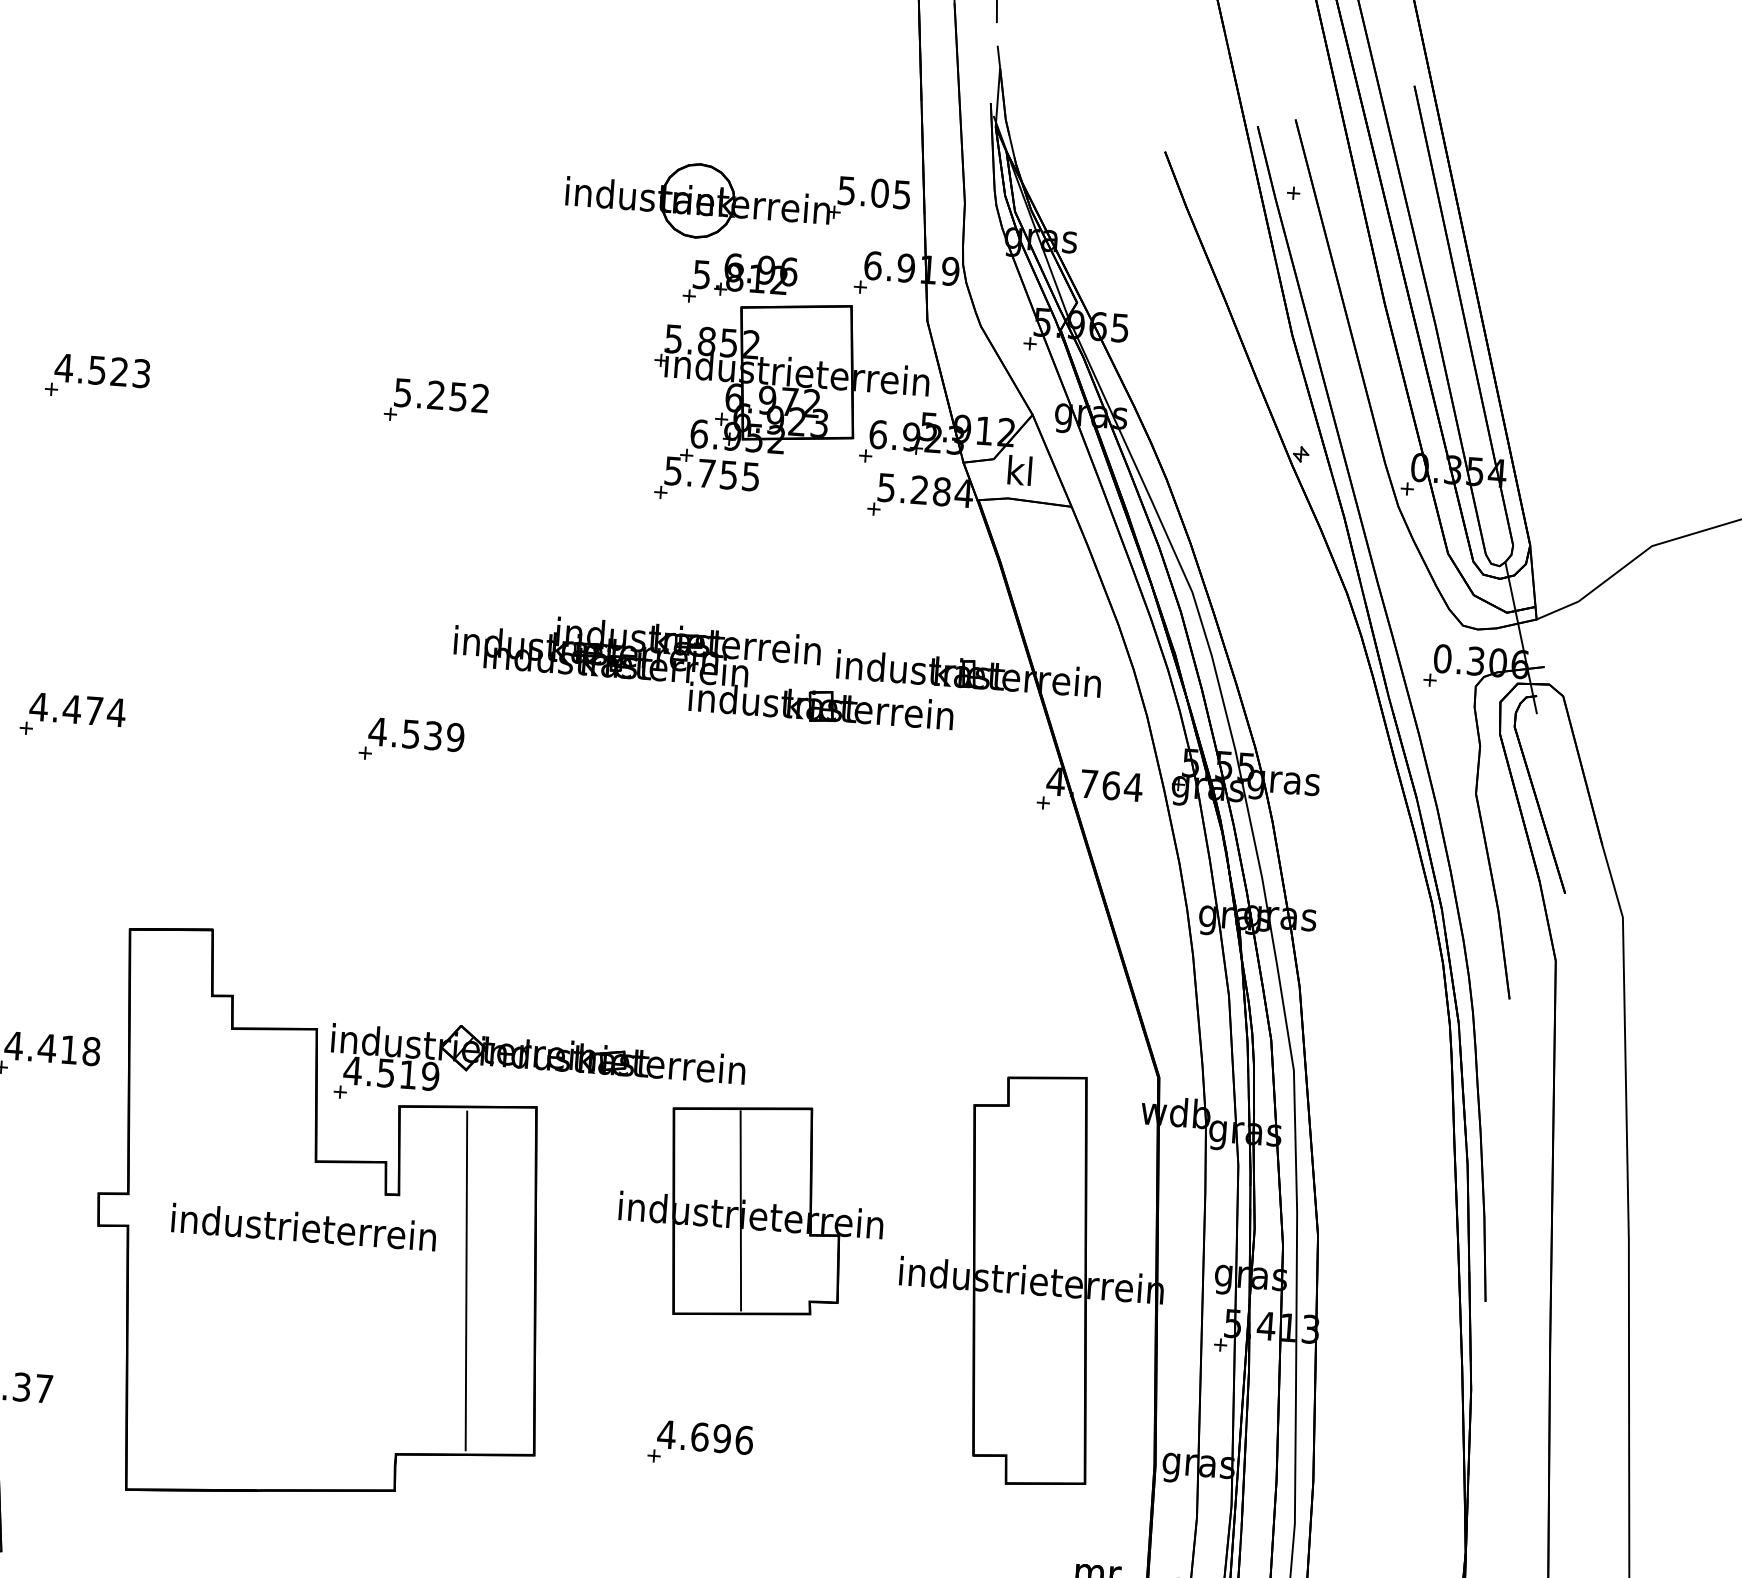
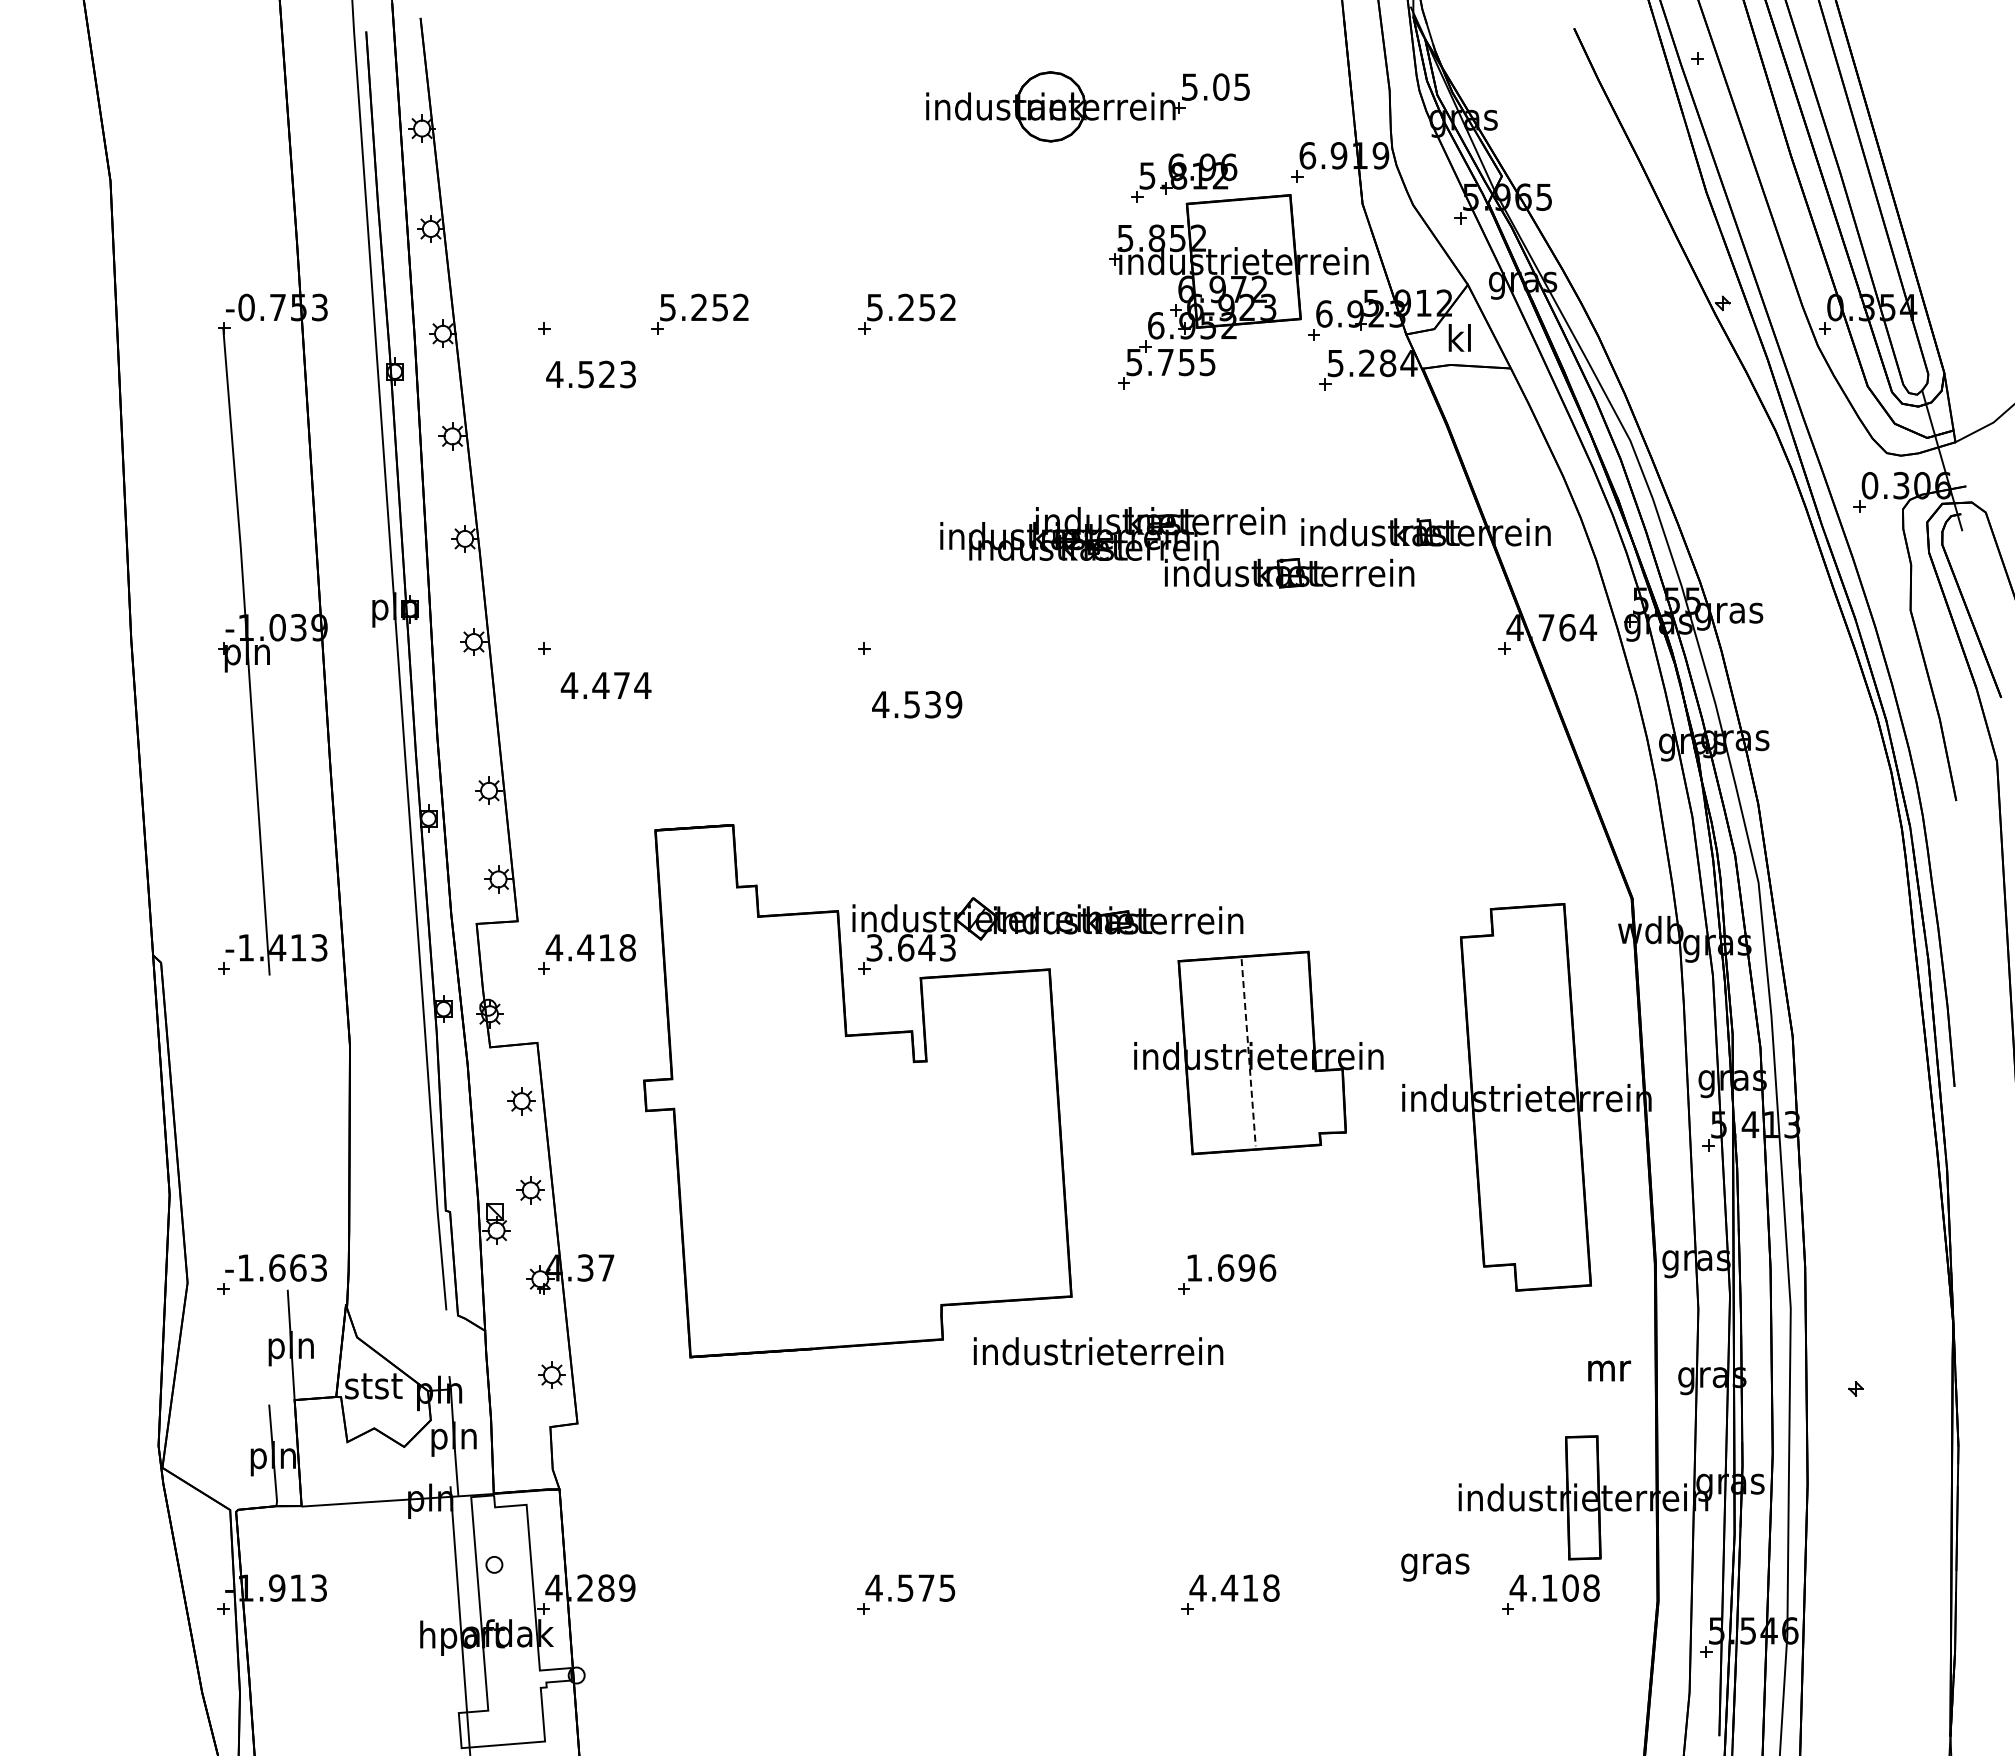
part: (736, 203) -> (1087, 106), moved
text: (101, 370) -> (590, 374), moved
part: (216, 385) -> (699, 313), added
text: (77, 709) -> (605, 685), moved
text: (416, 734) -> (917, 704), moved
text: (390, 1073) -> (910, 947), 4.519 -> 3.643
line: (740, 1210) -> (1248, 1052), solid -> dashed
text: (304, 1227) -> (1098, 1351), moved
line: (466, 1280) -> (995, 1137), removed
text: (666, 1434) -> (1194, 1267), 4.696 -> 1.696

